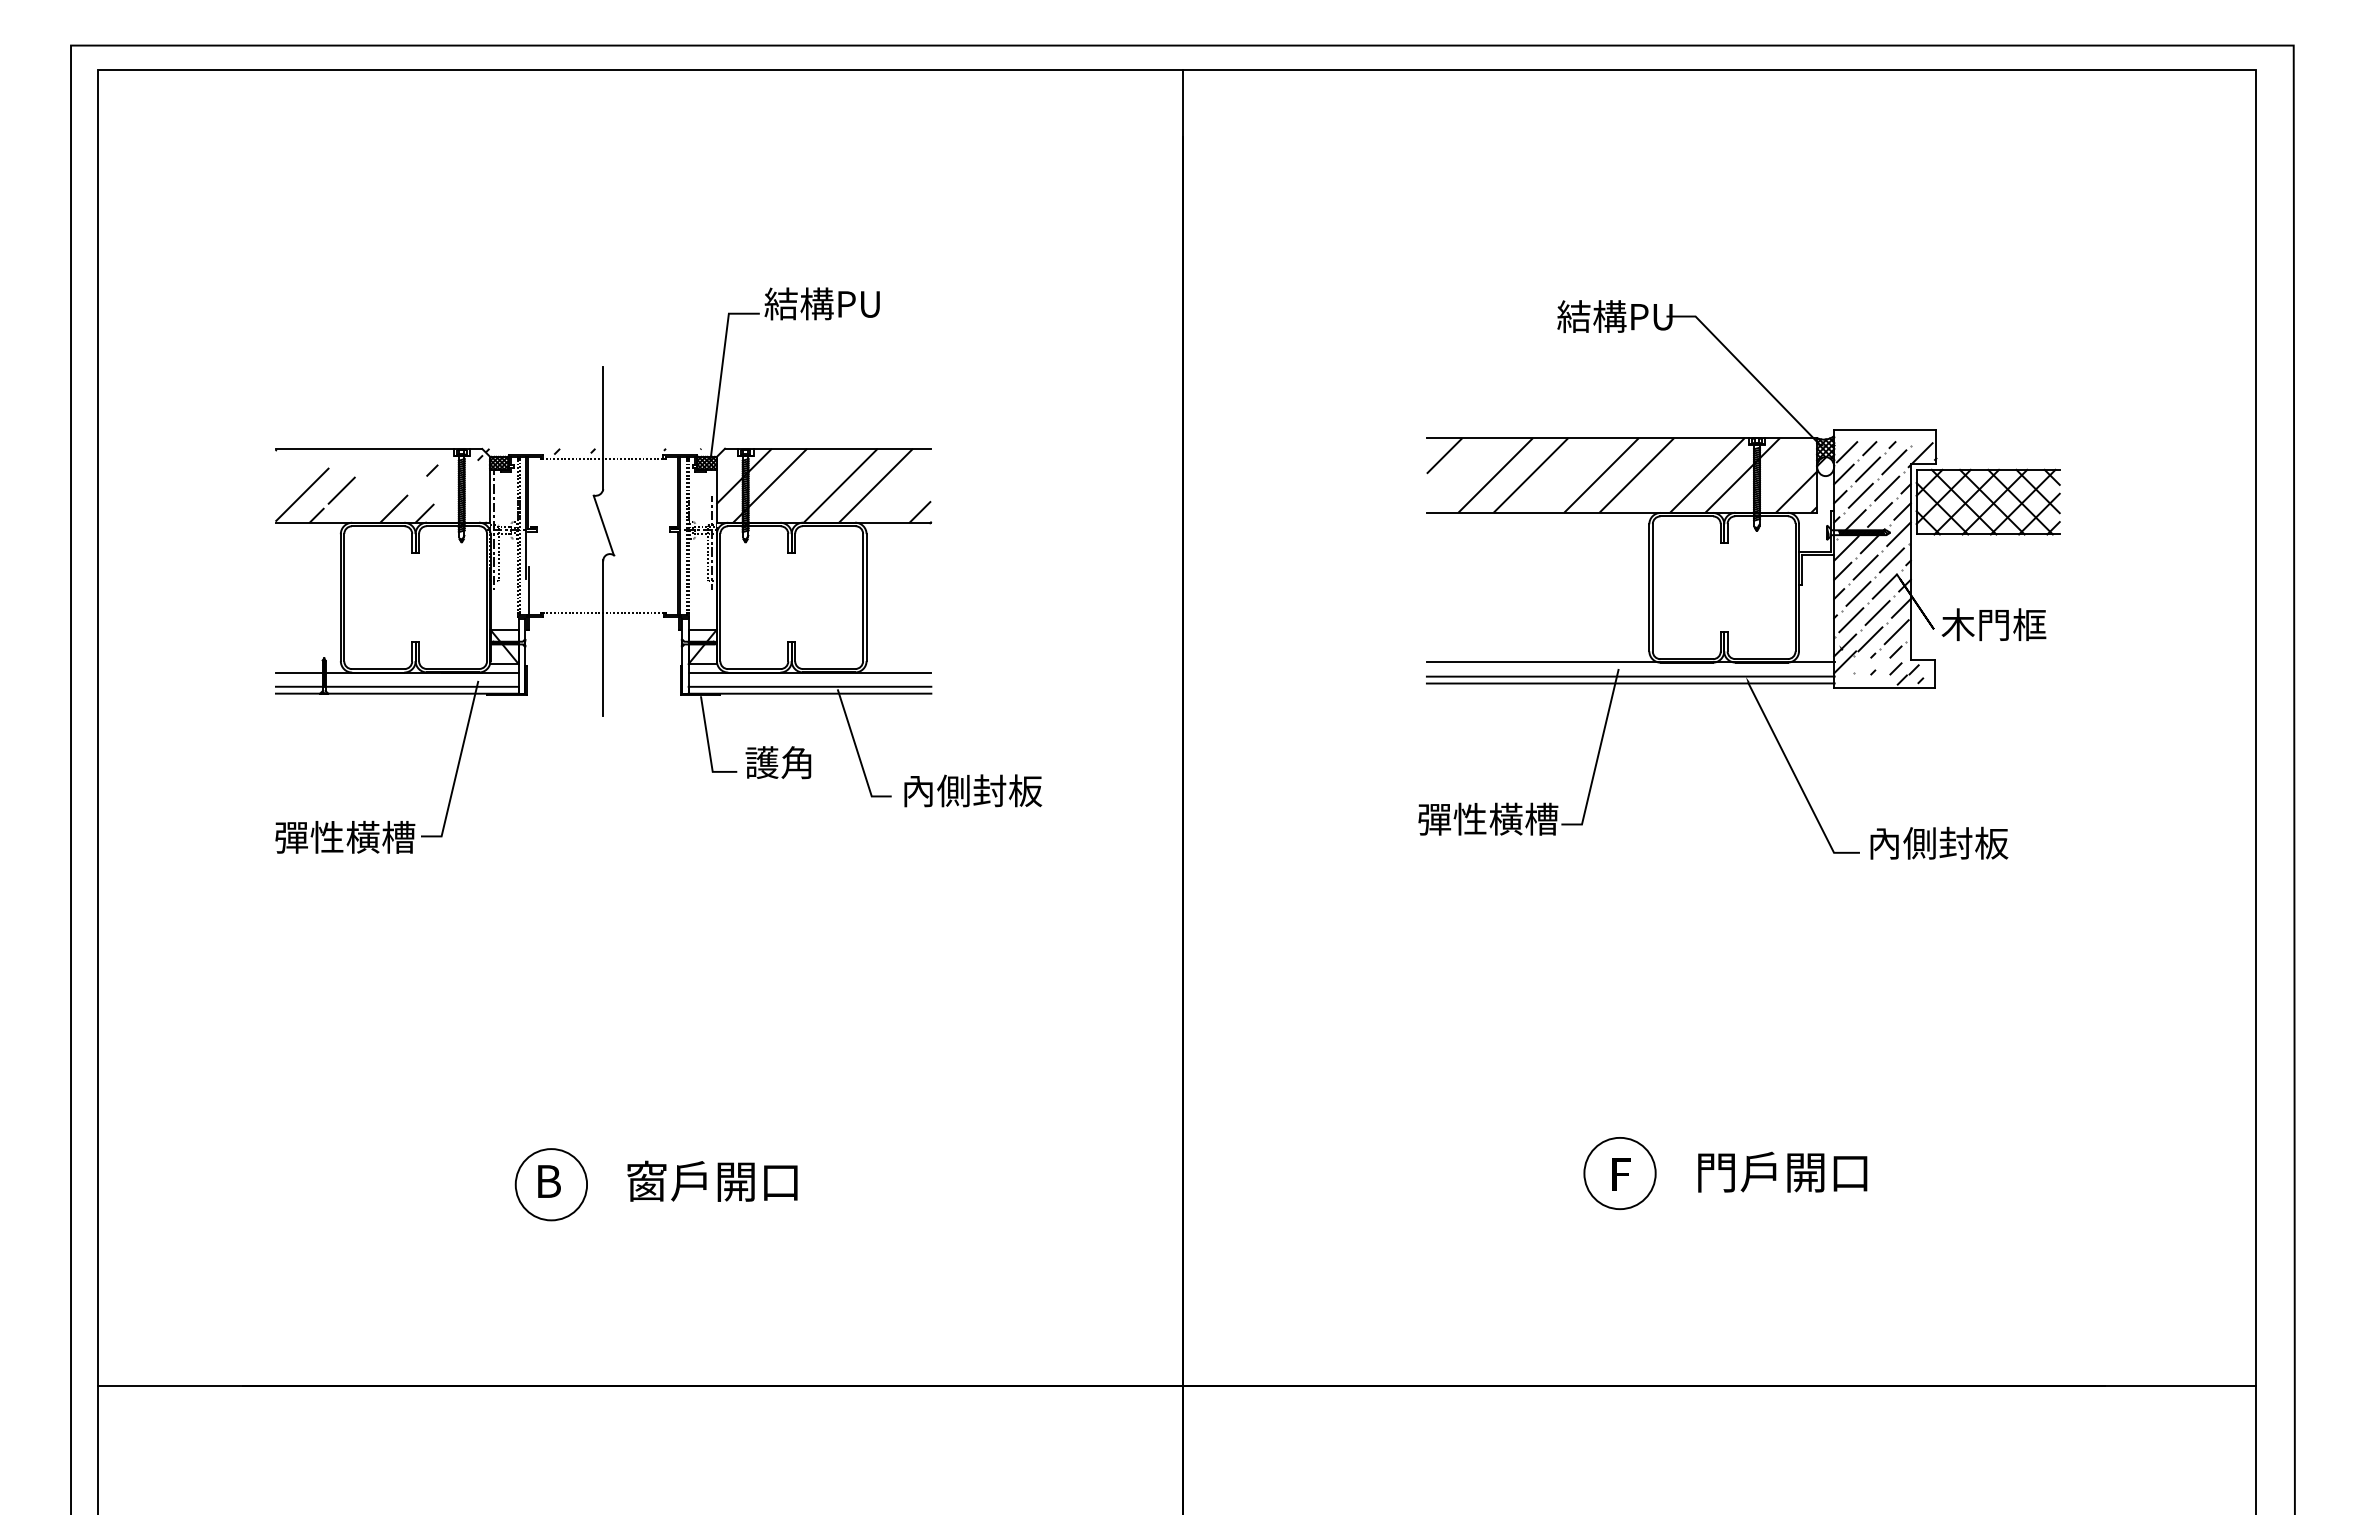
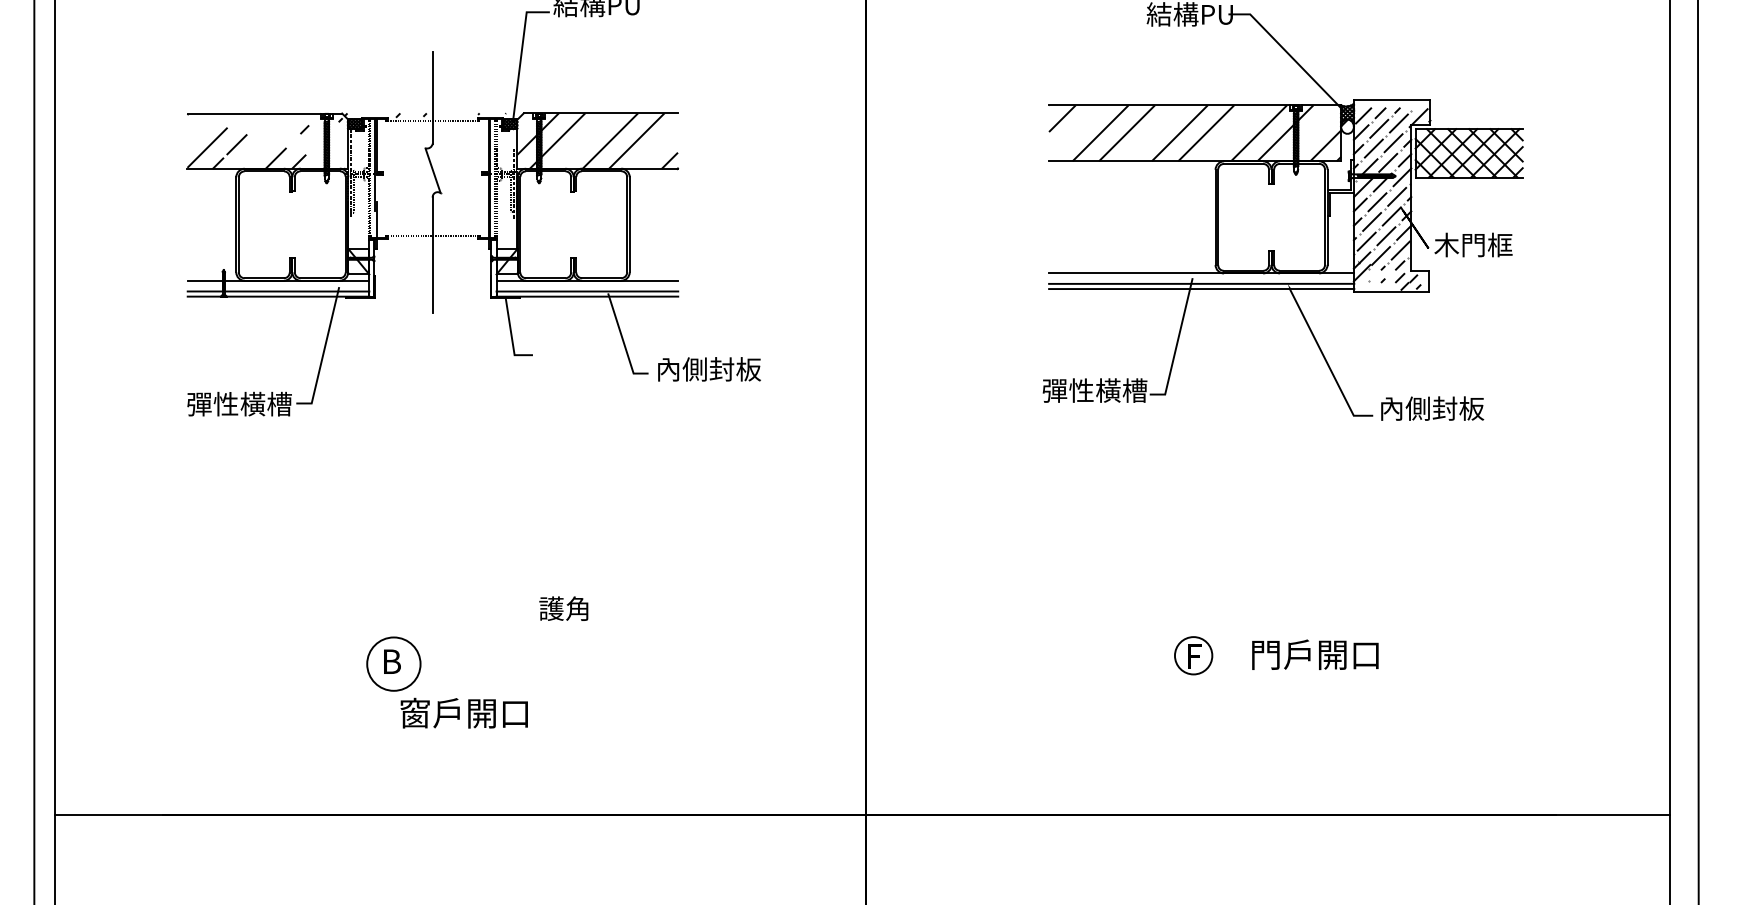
text: (778, 762) -> (563, 608), moved
circle: (1619, 1173) -> (1193, 655), size x0.7
text: (712, 1180) -> (464, 712), moved

